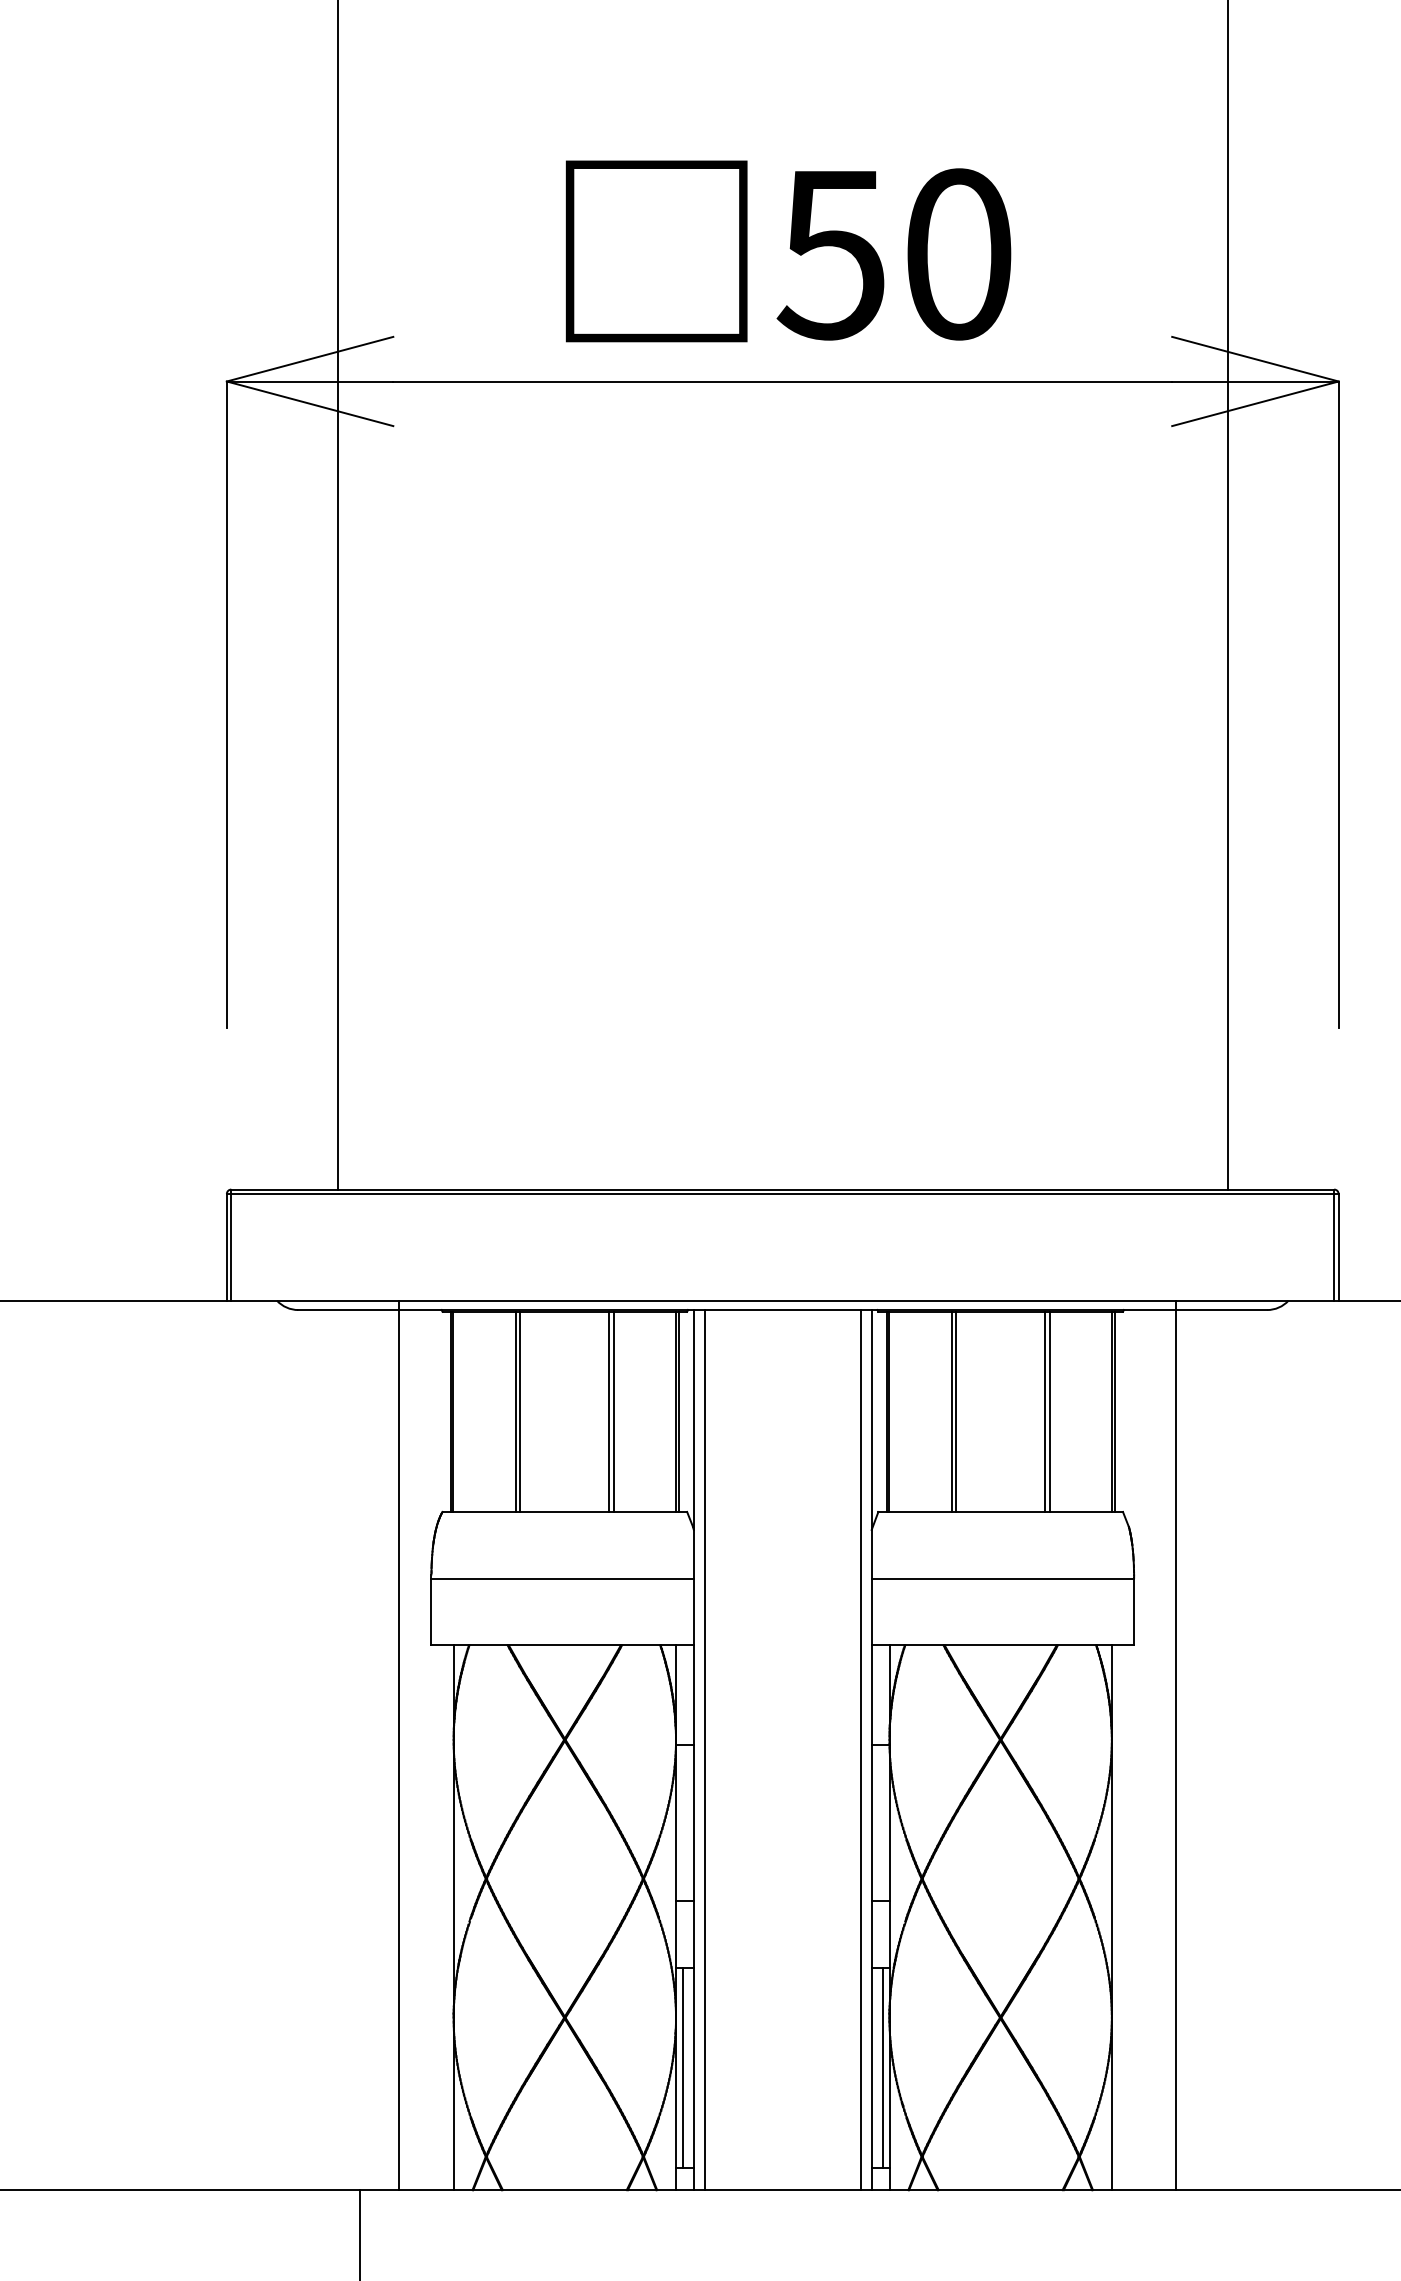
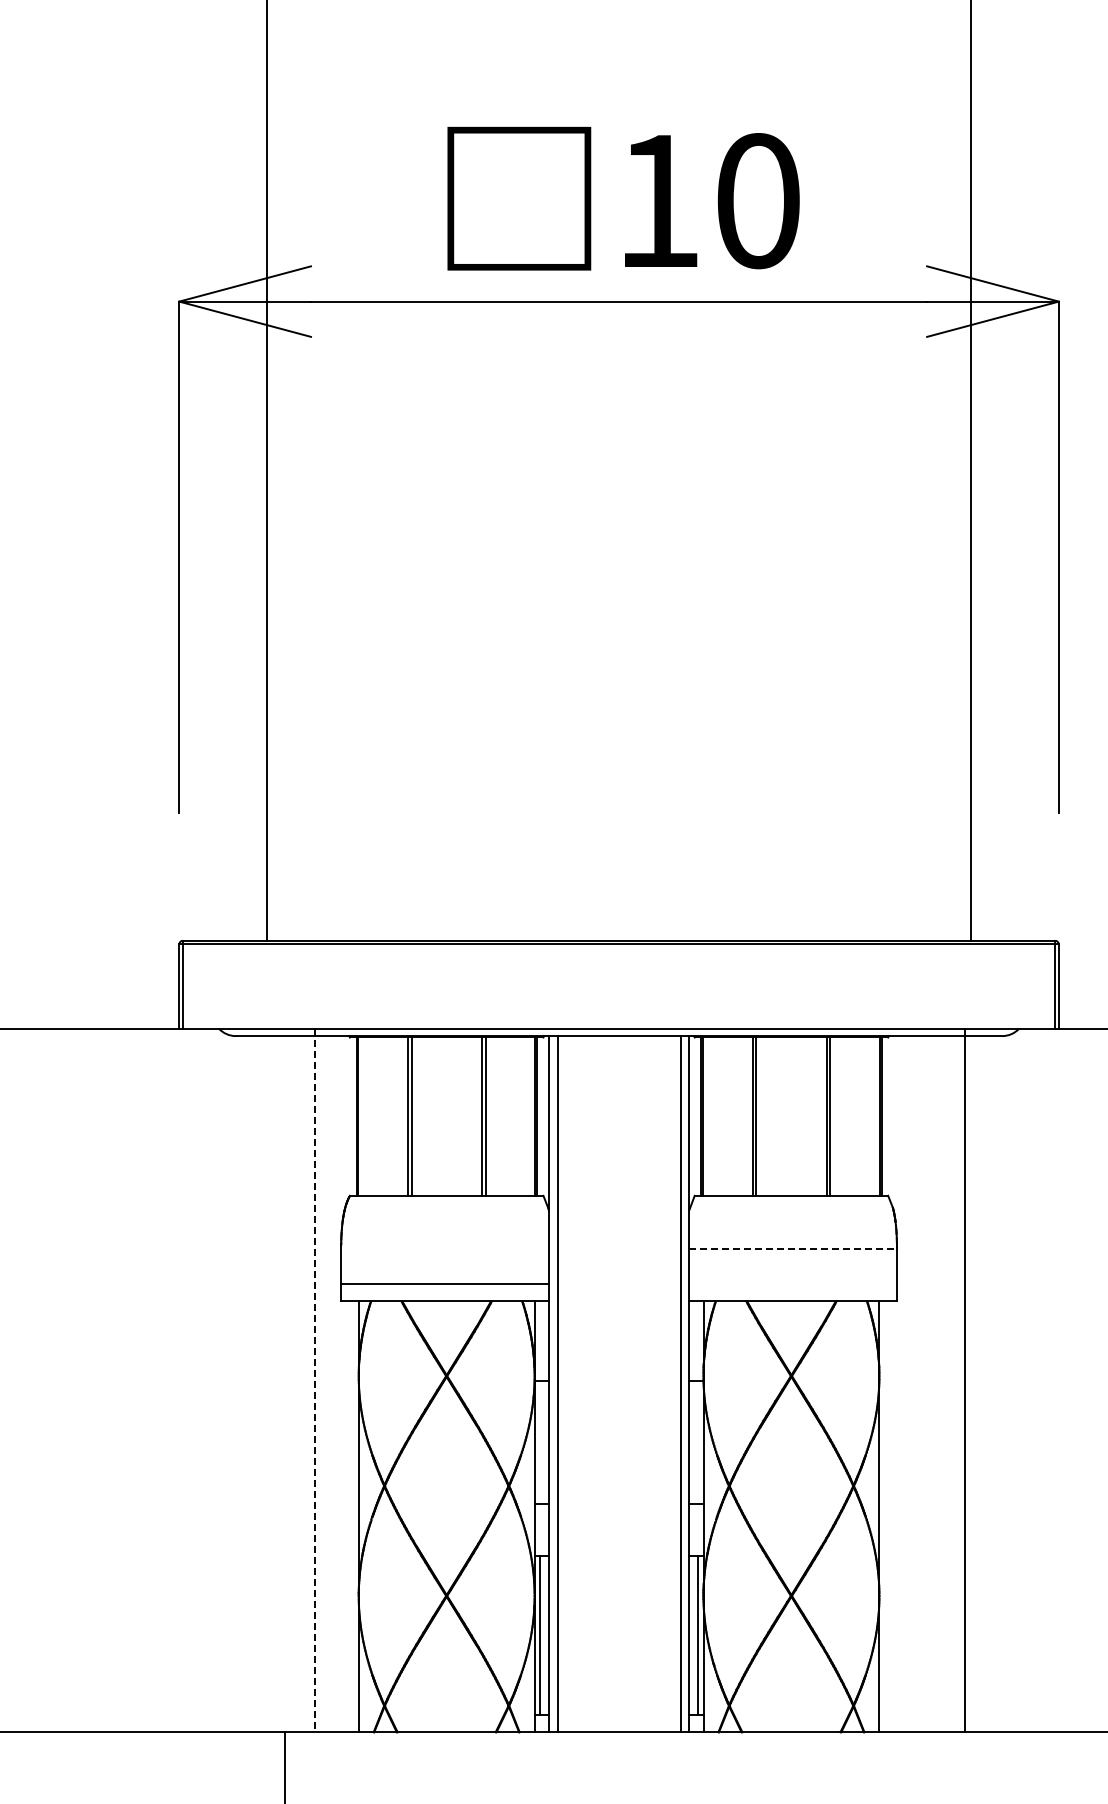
text: (830, 256) -> (656, 202), 50 -> 10
line: (562, 1578) -> (444, 1283), moved
line: (1003, 1578) -> (793, 1248), solid -> dashed
line: (398, 1745) -> (315, 1380), solid -> dashed
line: (1175, 1745) -> (964, 1380), moved

